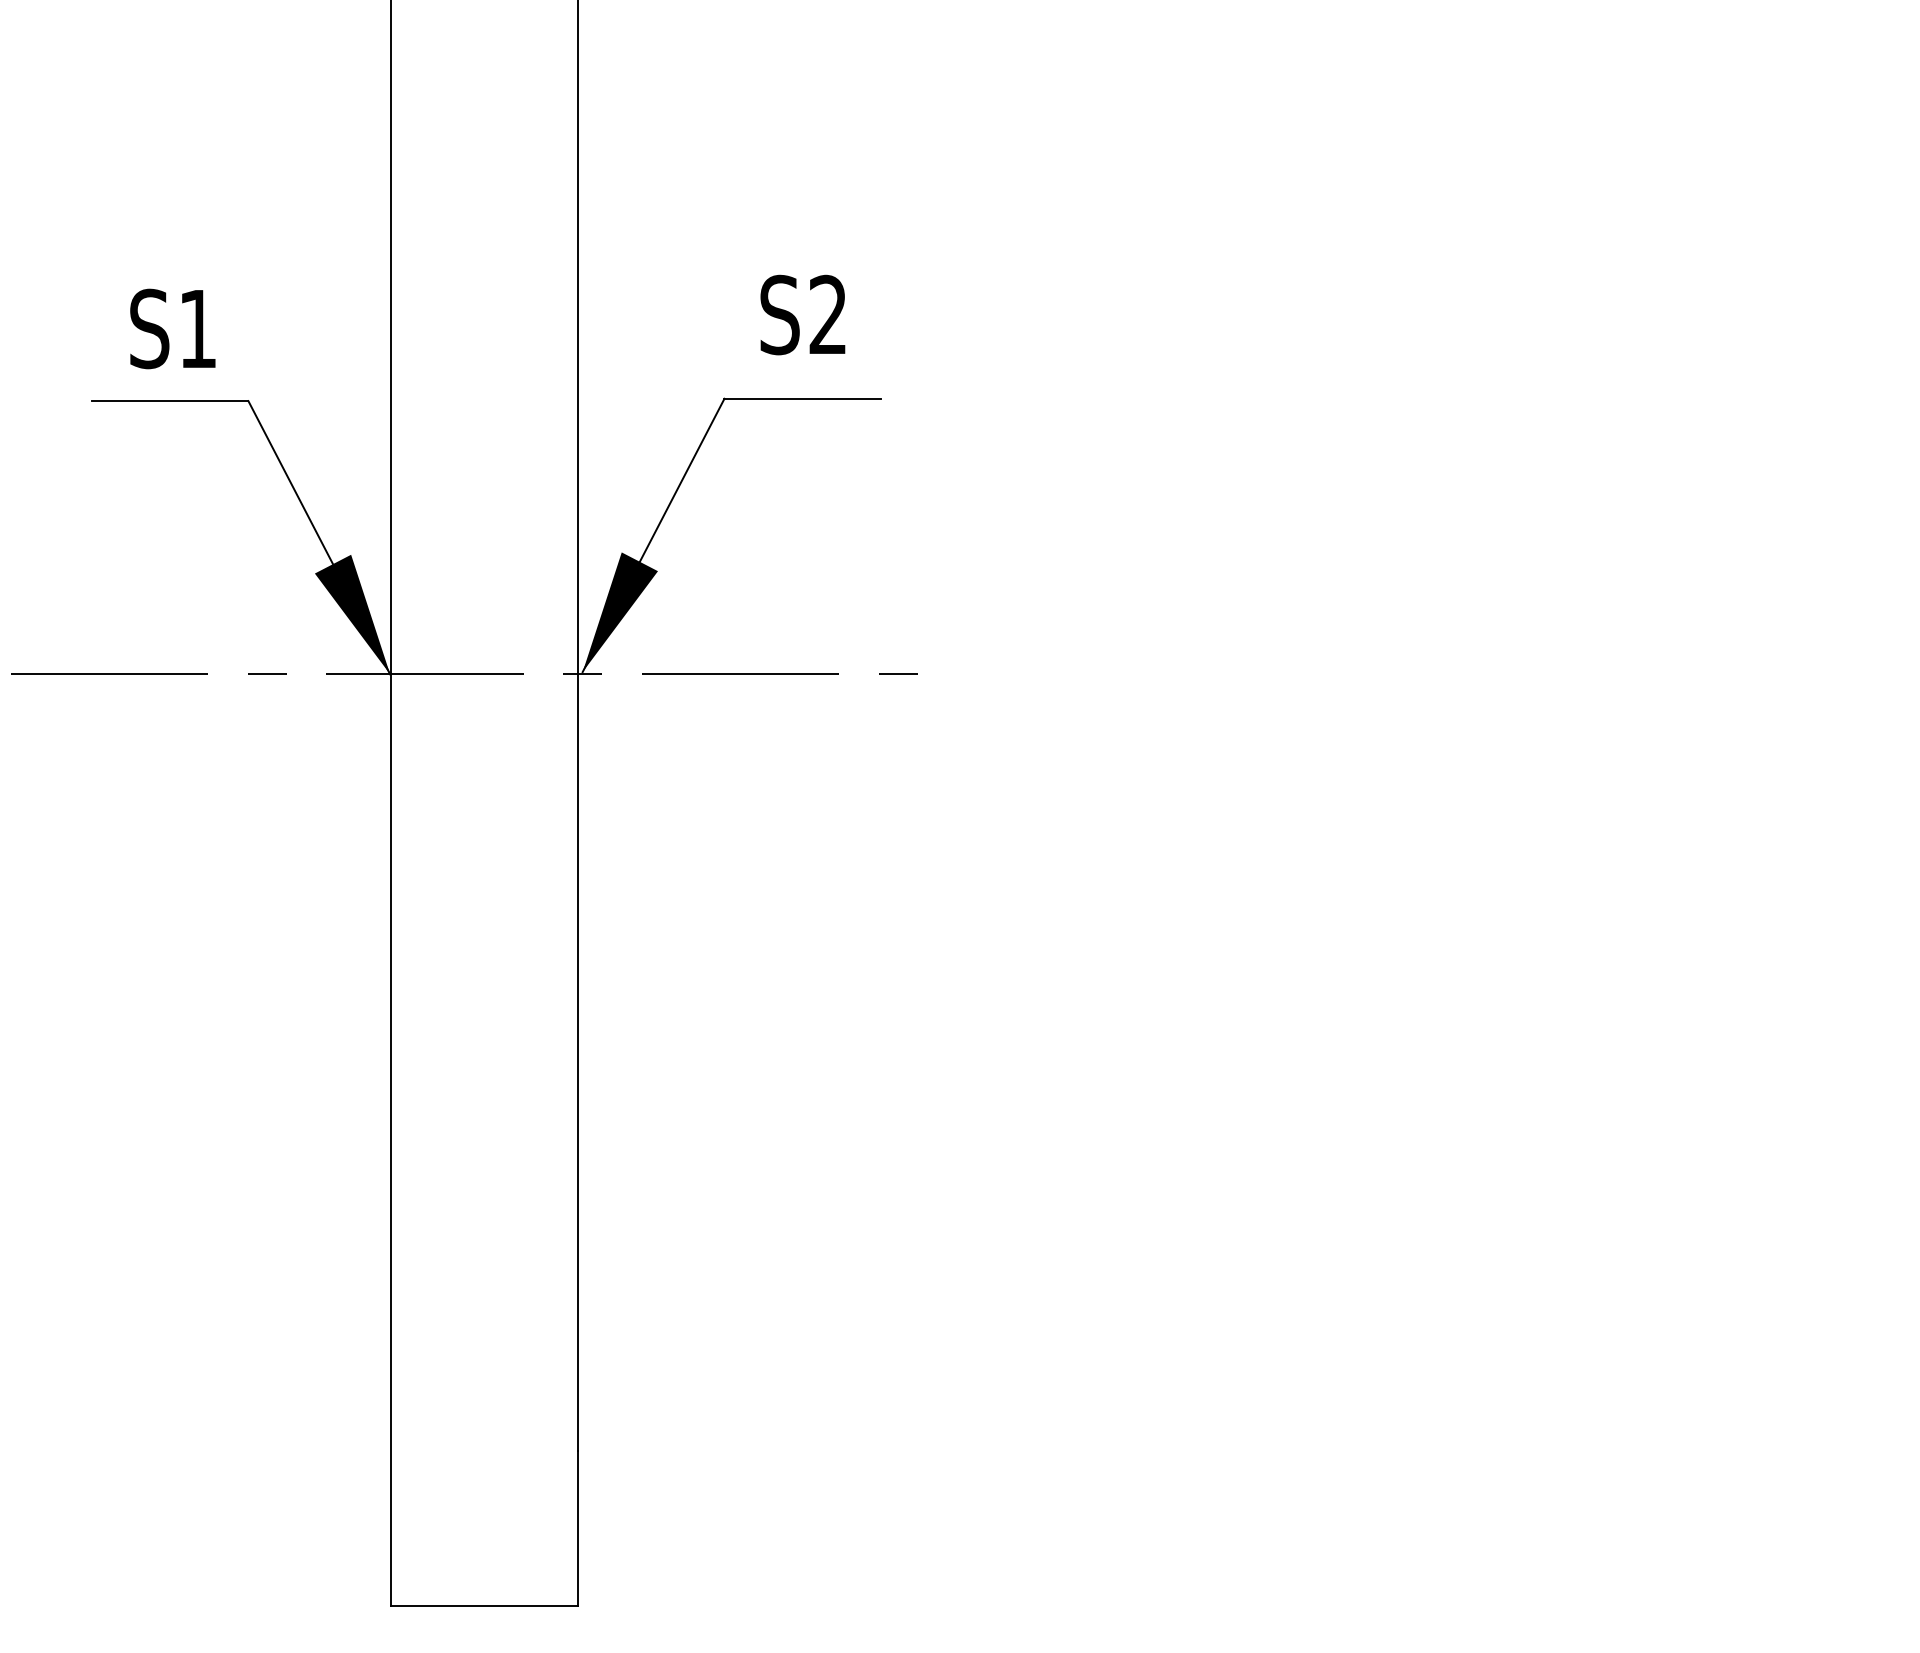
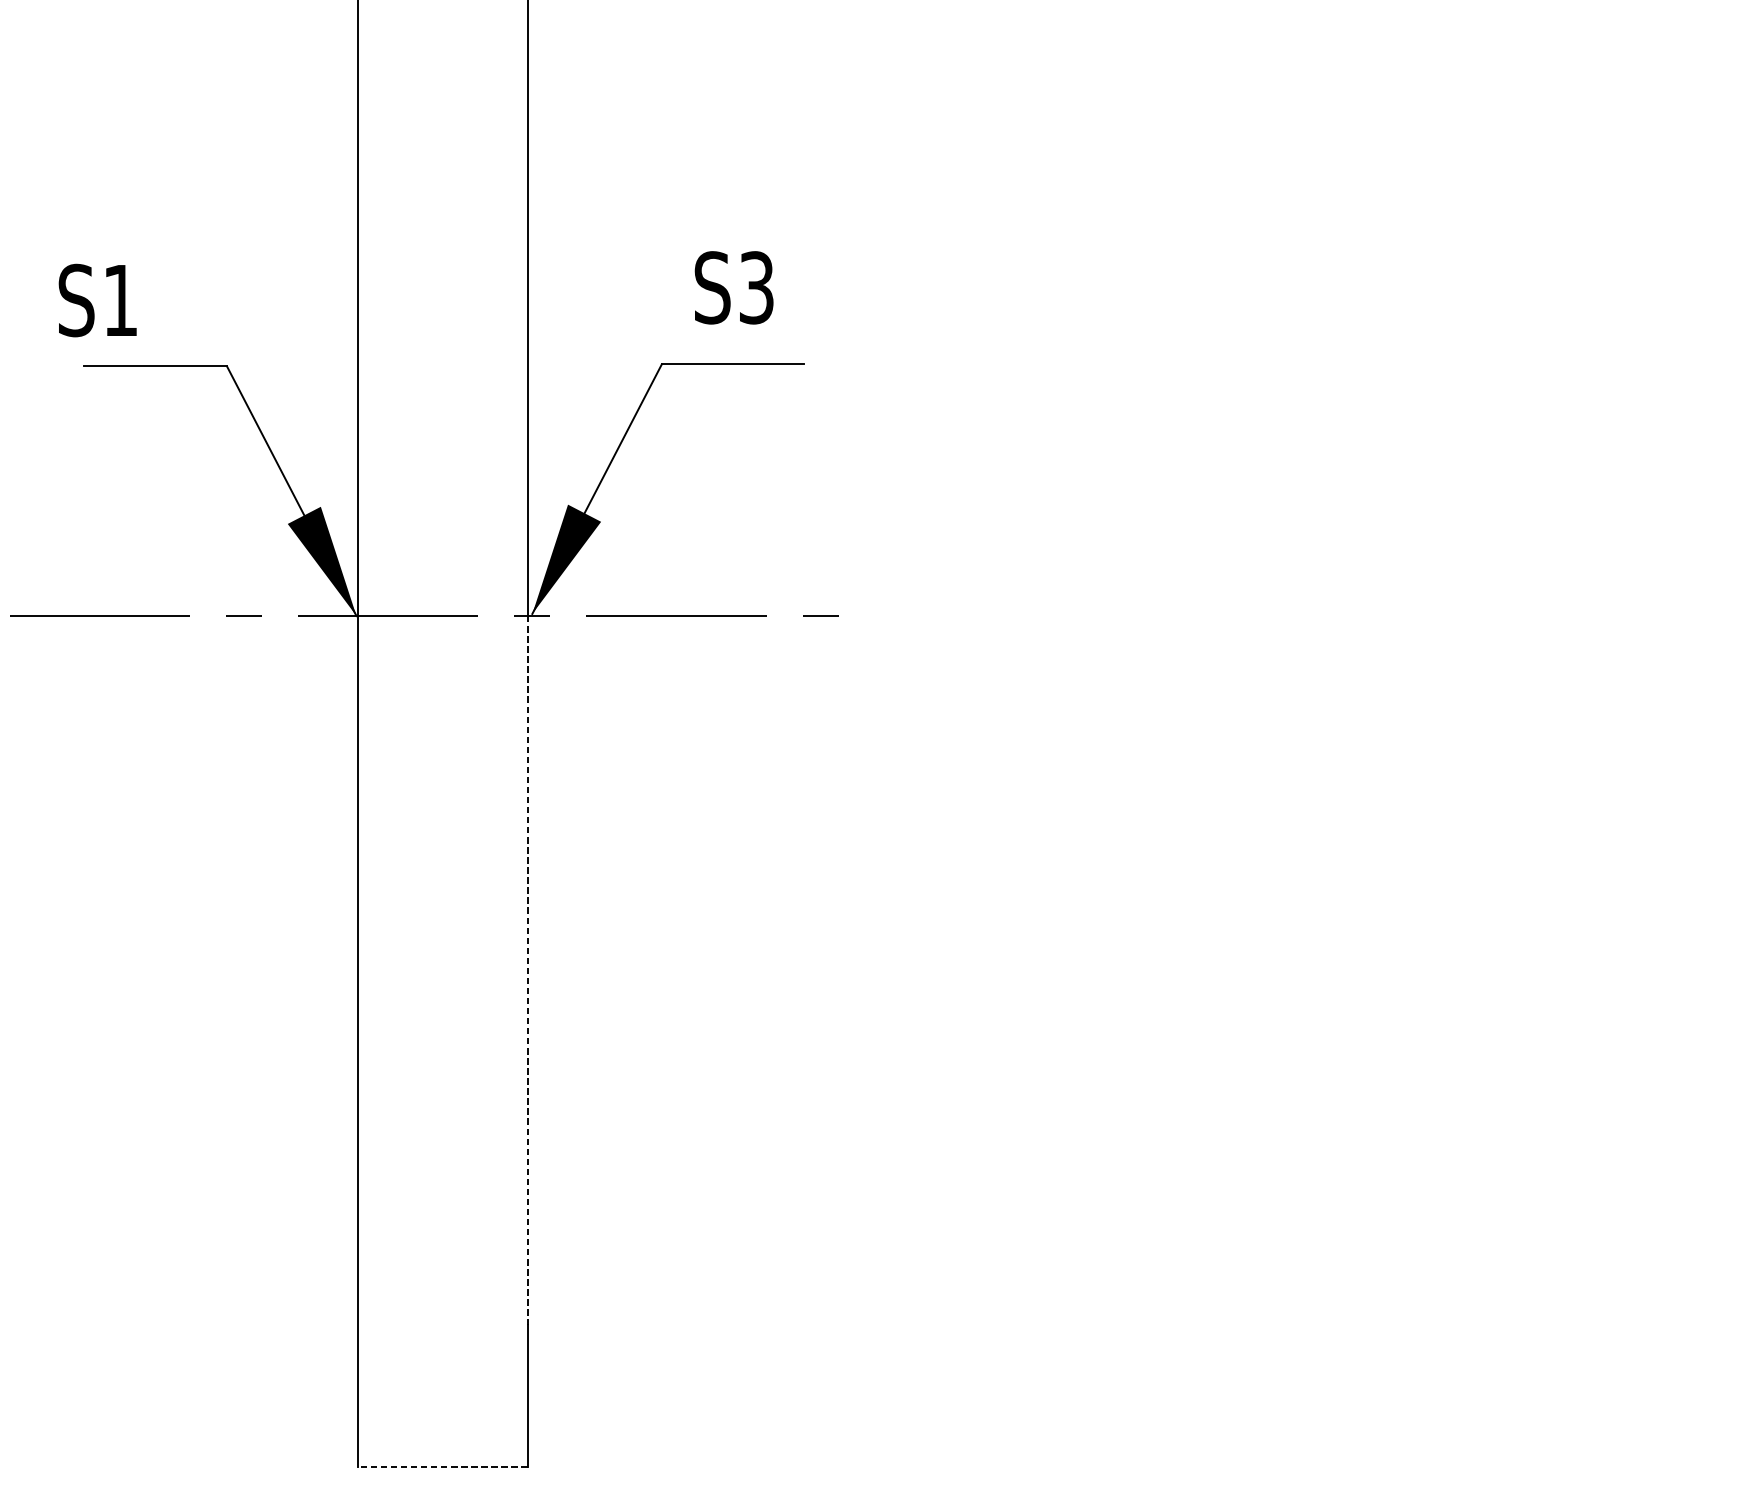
text: (827, 315) -> (755, 288), S2 -> S3
text: (172, 328) -> (97, 300), moved
line: (577, 1063) -> (527, 971), solid -> dashed
line: (484, 1606) -> (442, 1467), solid -> dashed

